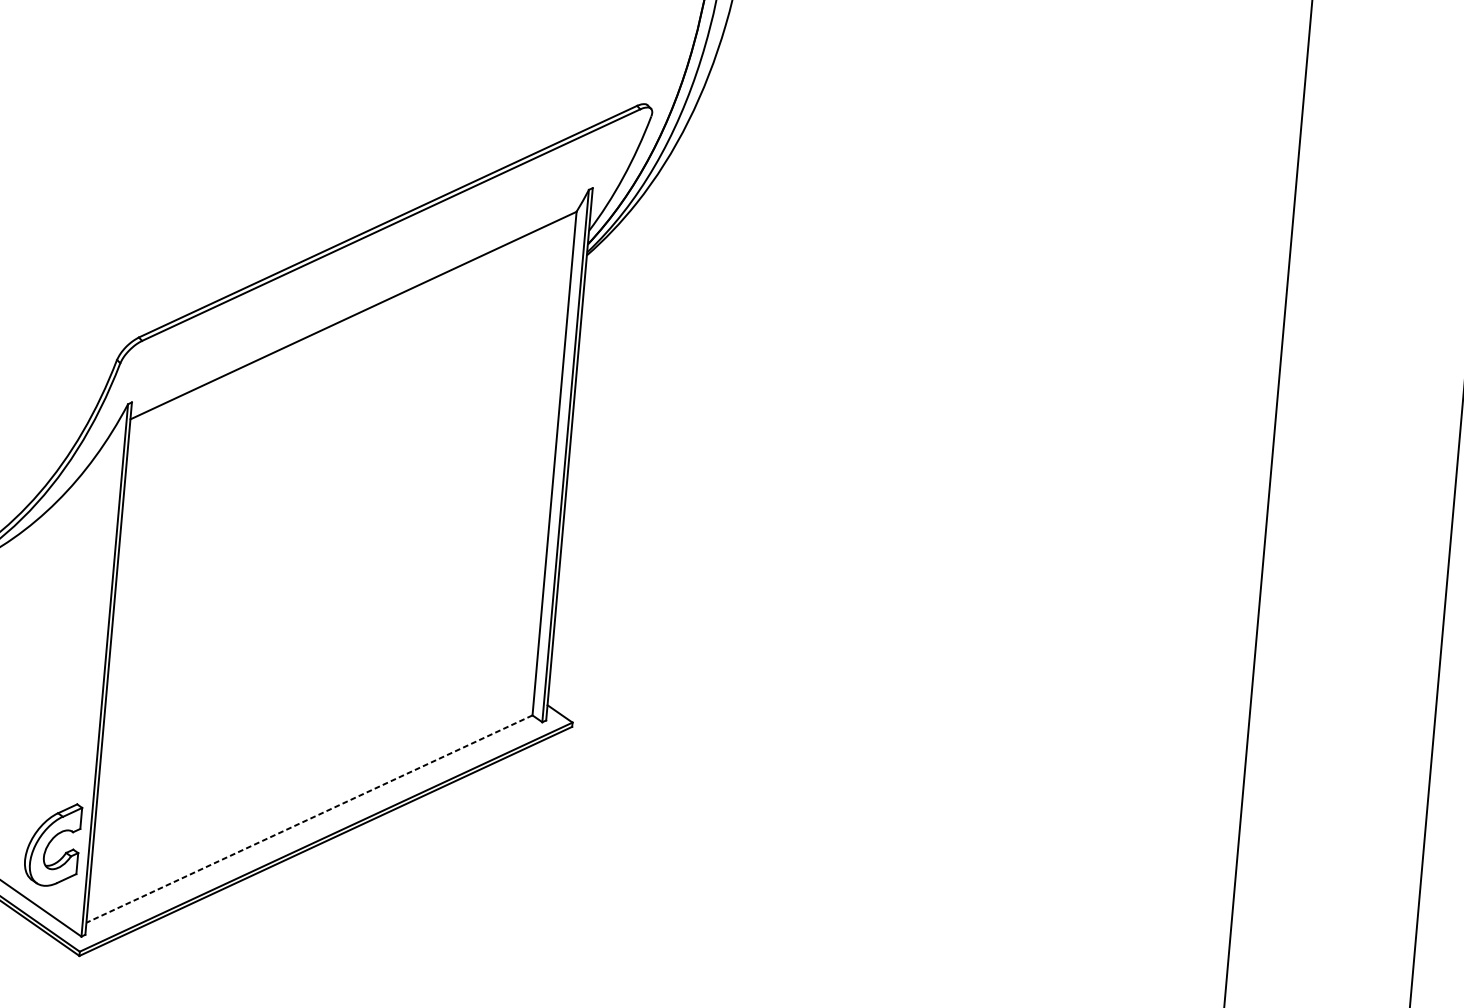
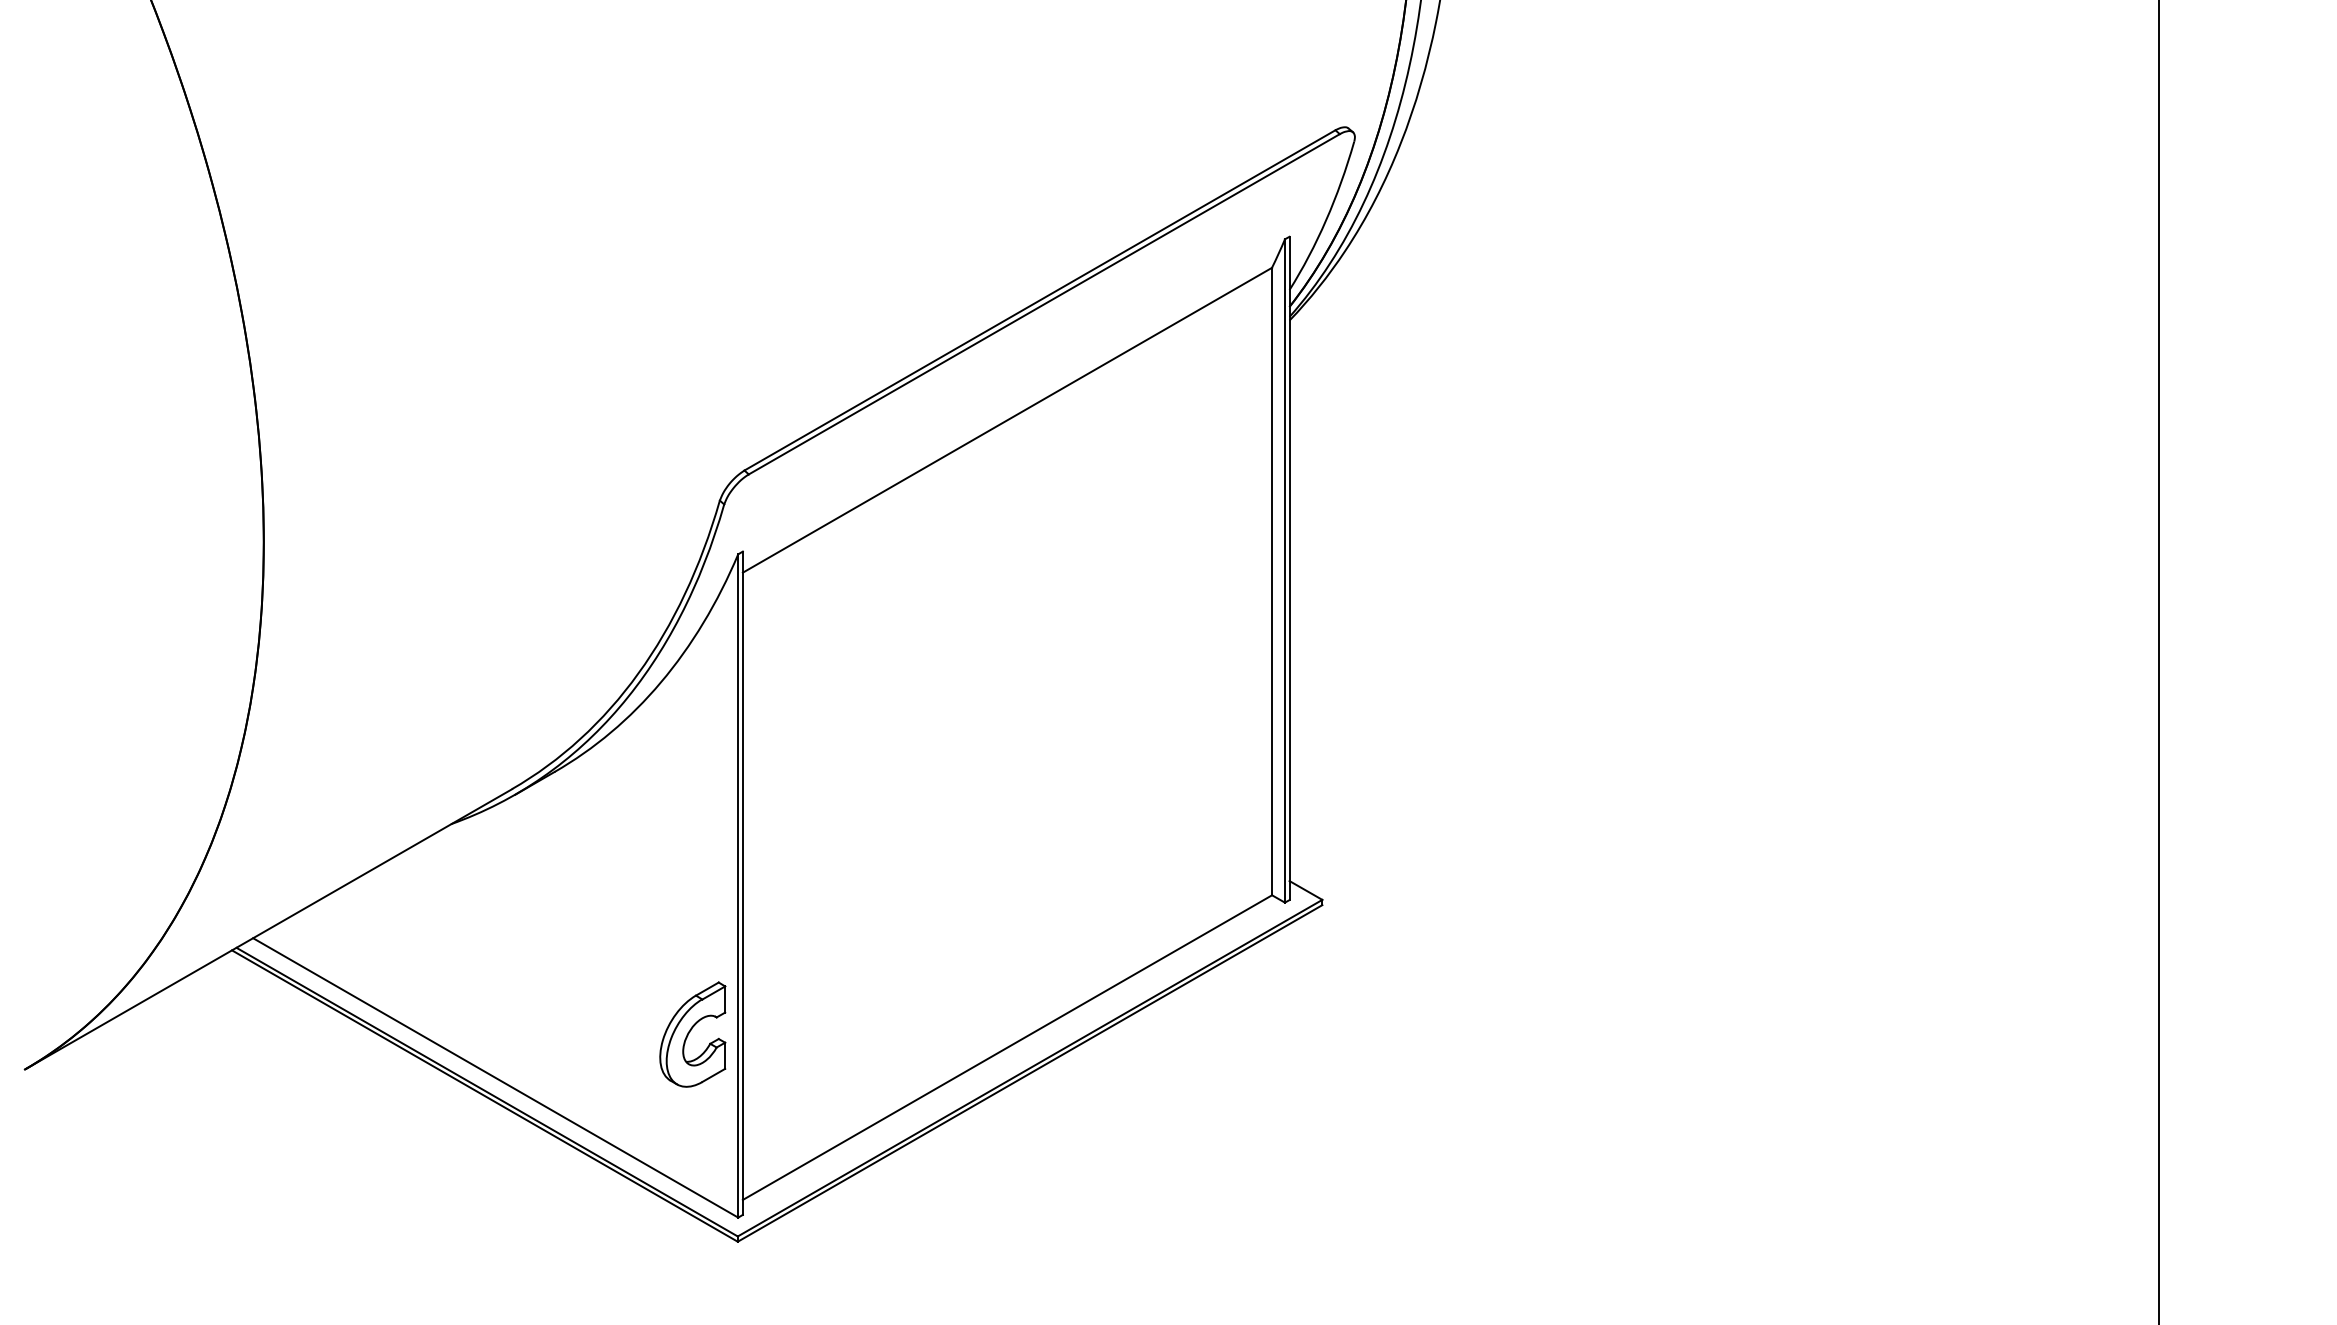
line: (309, 818) -> (1007, 1047), dashed -> solid
part: (52, 844) -> (692, 1034), moved

